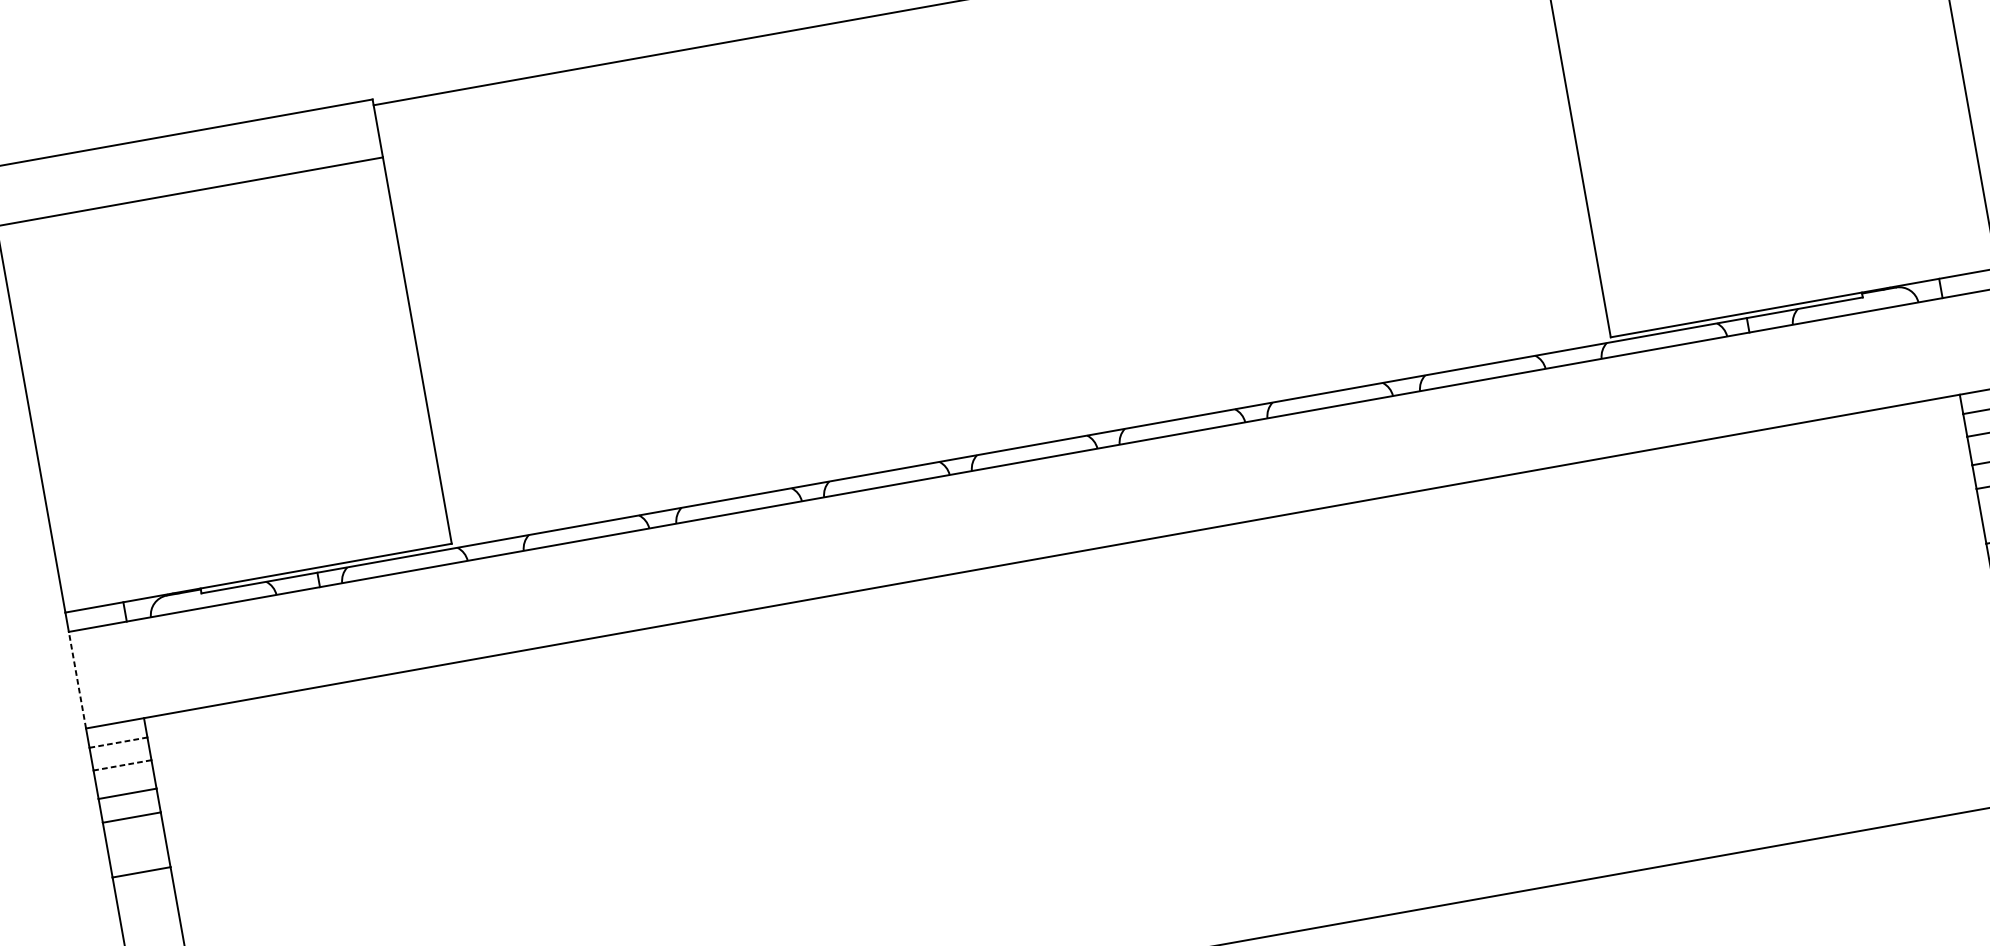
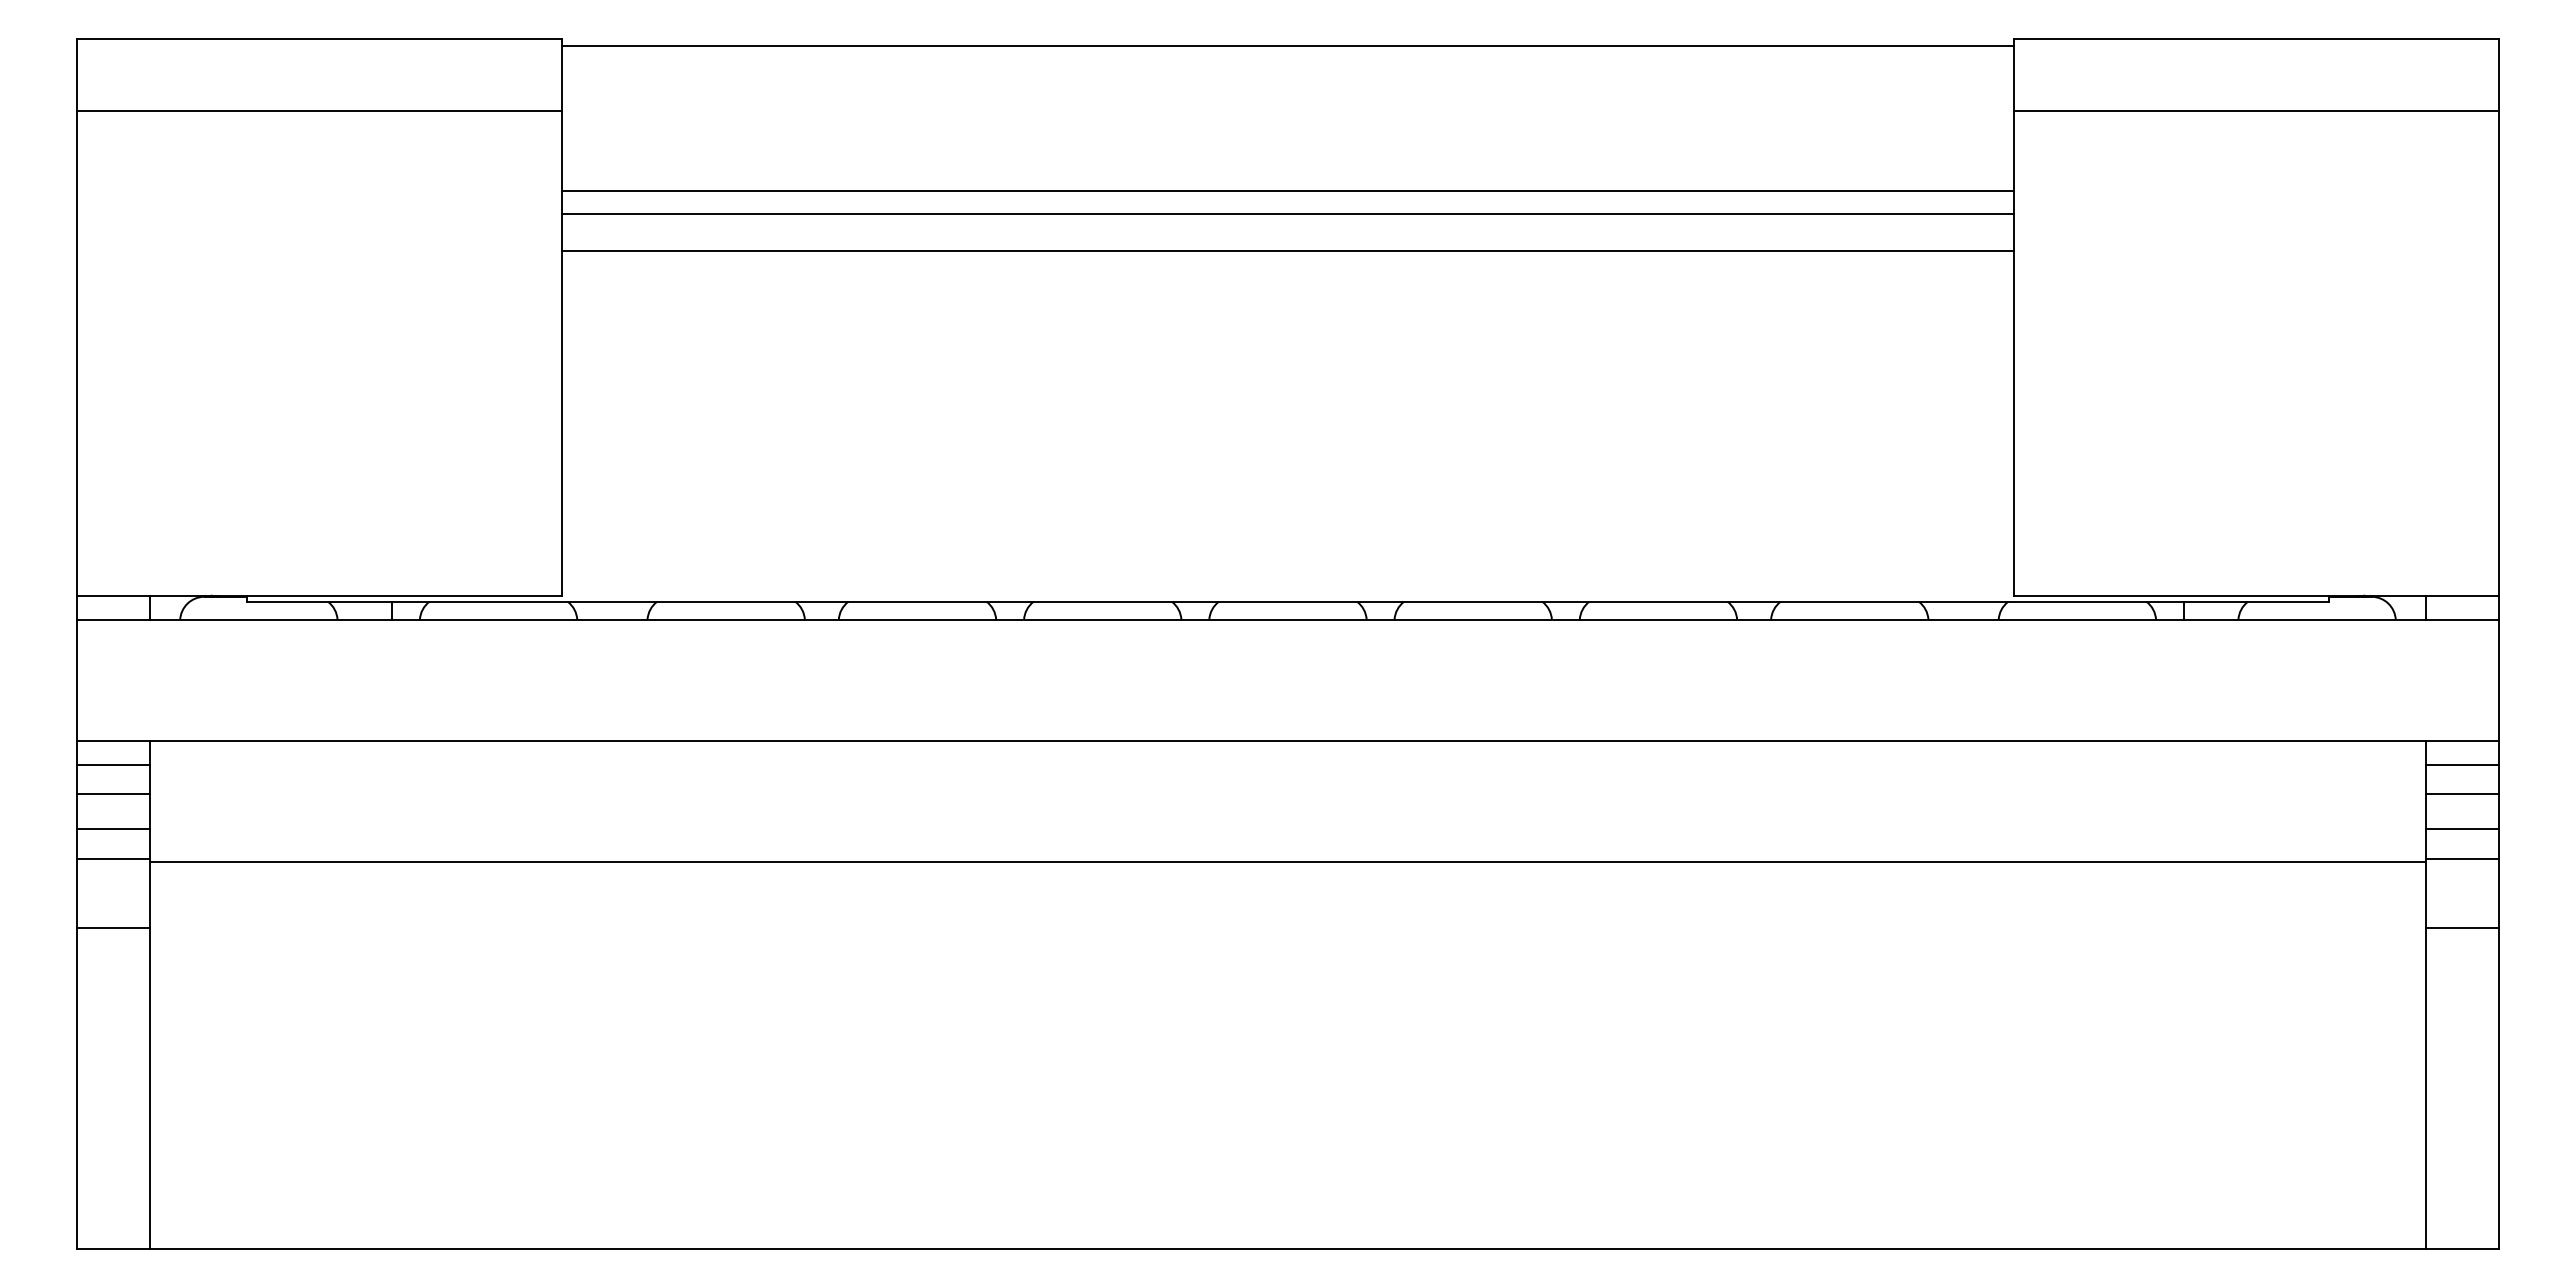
line: (973, 118) -> (1287, 191), added
line: (976, 136) -> (1287, 214), added
line: (981, 165) -> (1287, 250), added
line: (1068, 652) -> (1287, 861), added
line: (77, 680) -> (77, 680), dashed -> solid
line: (119, 742) -> (114, 765), dashed -> solid
line: (122, 765) -> (113, 793), dashed -> solid

